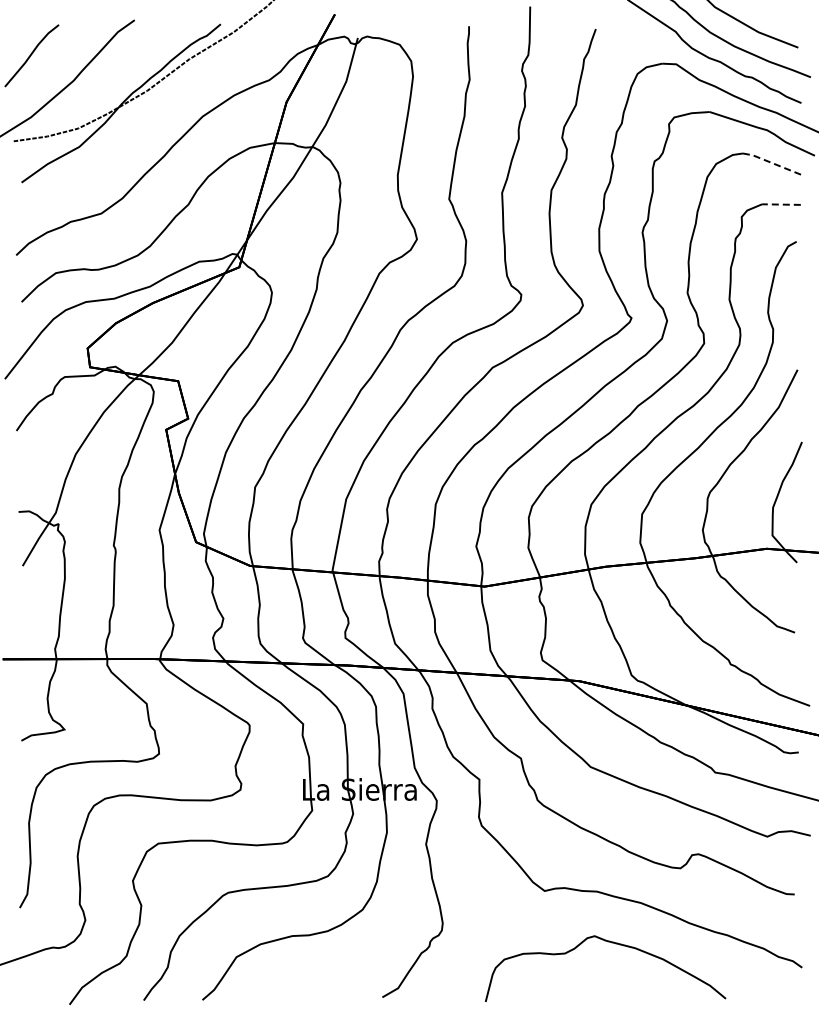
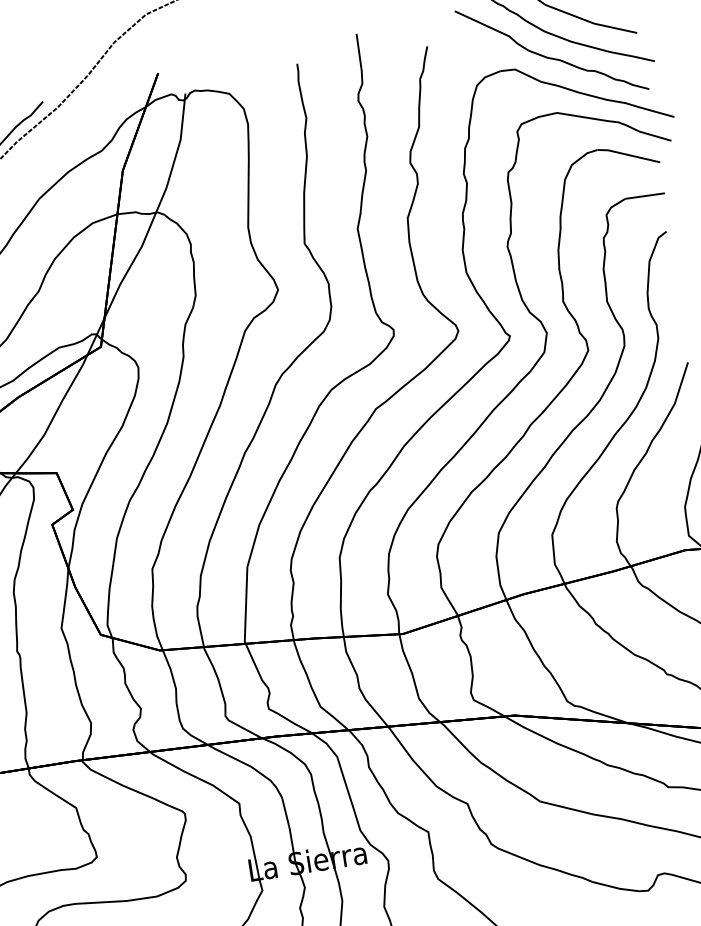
line: (771, 162) -> (628, 154), dashed -> solid
line: (780, 204) -> (644, 196), dashed -> solid

